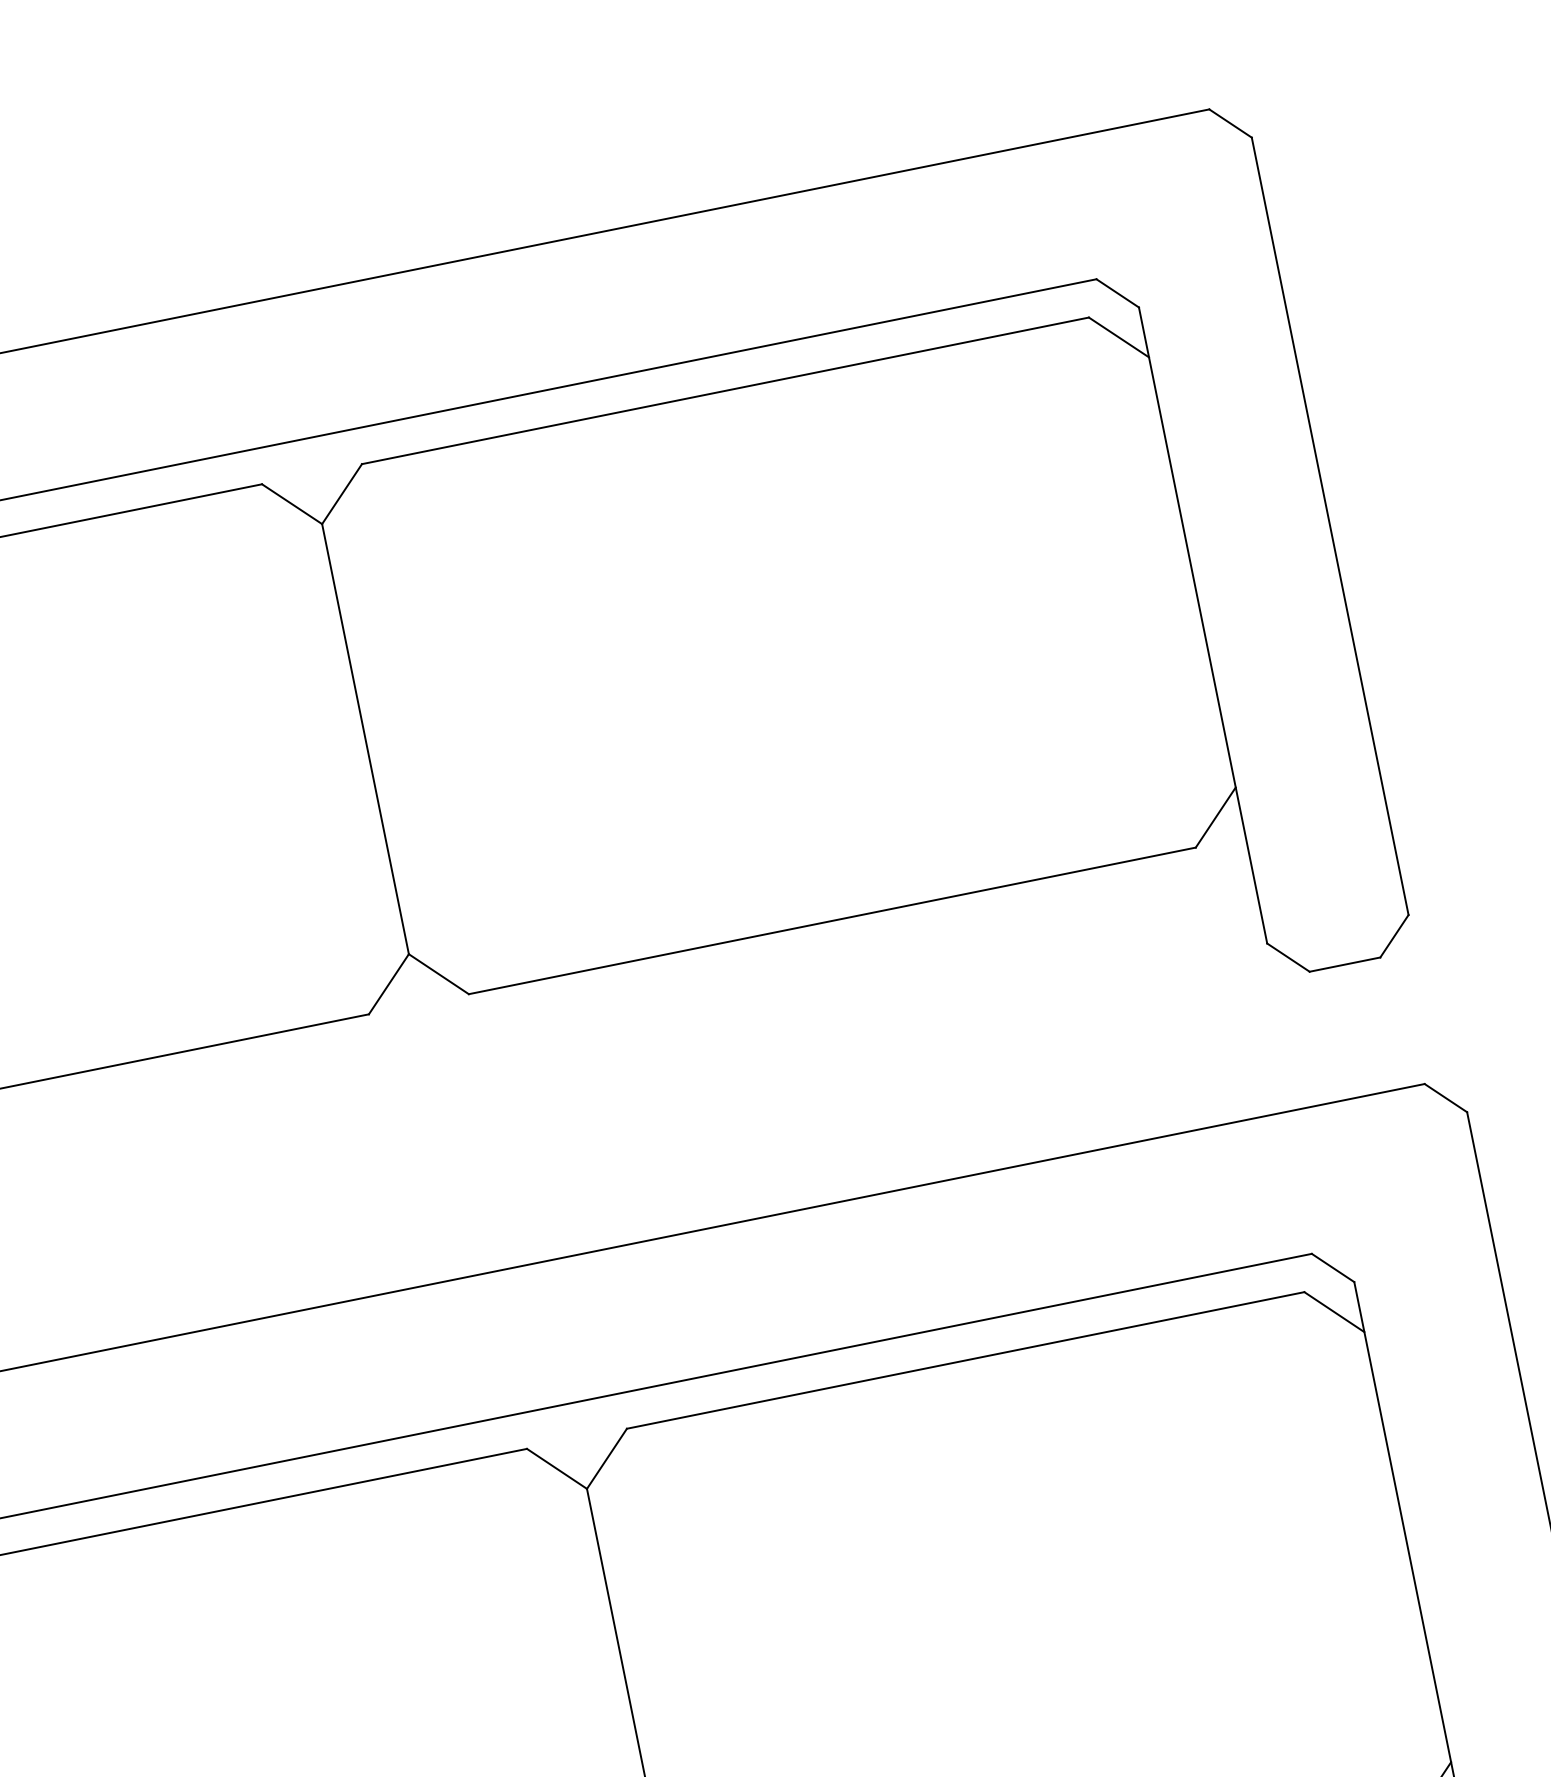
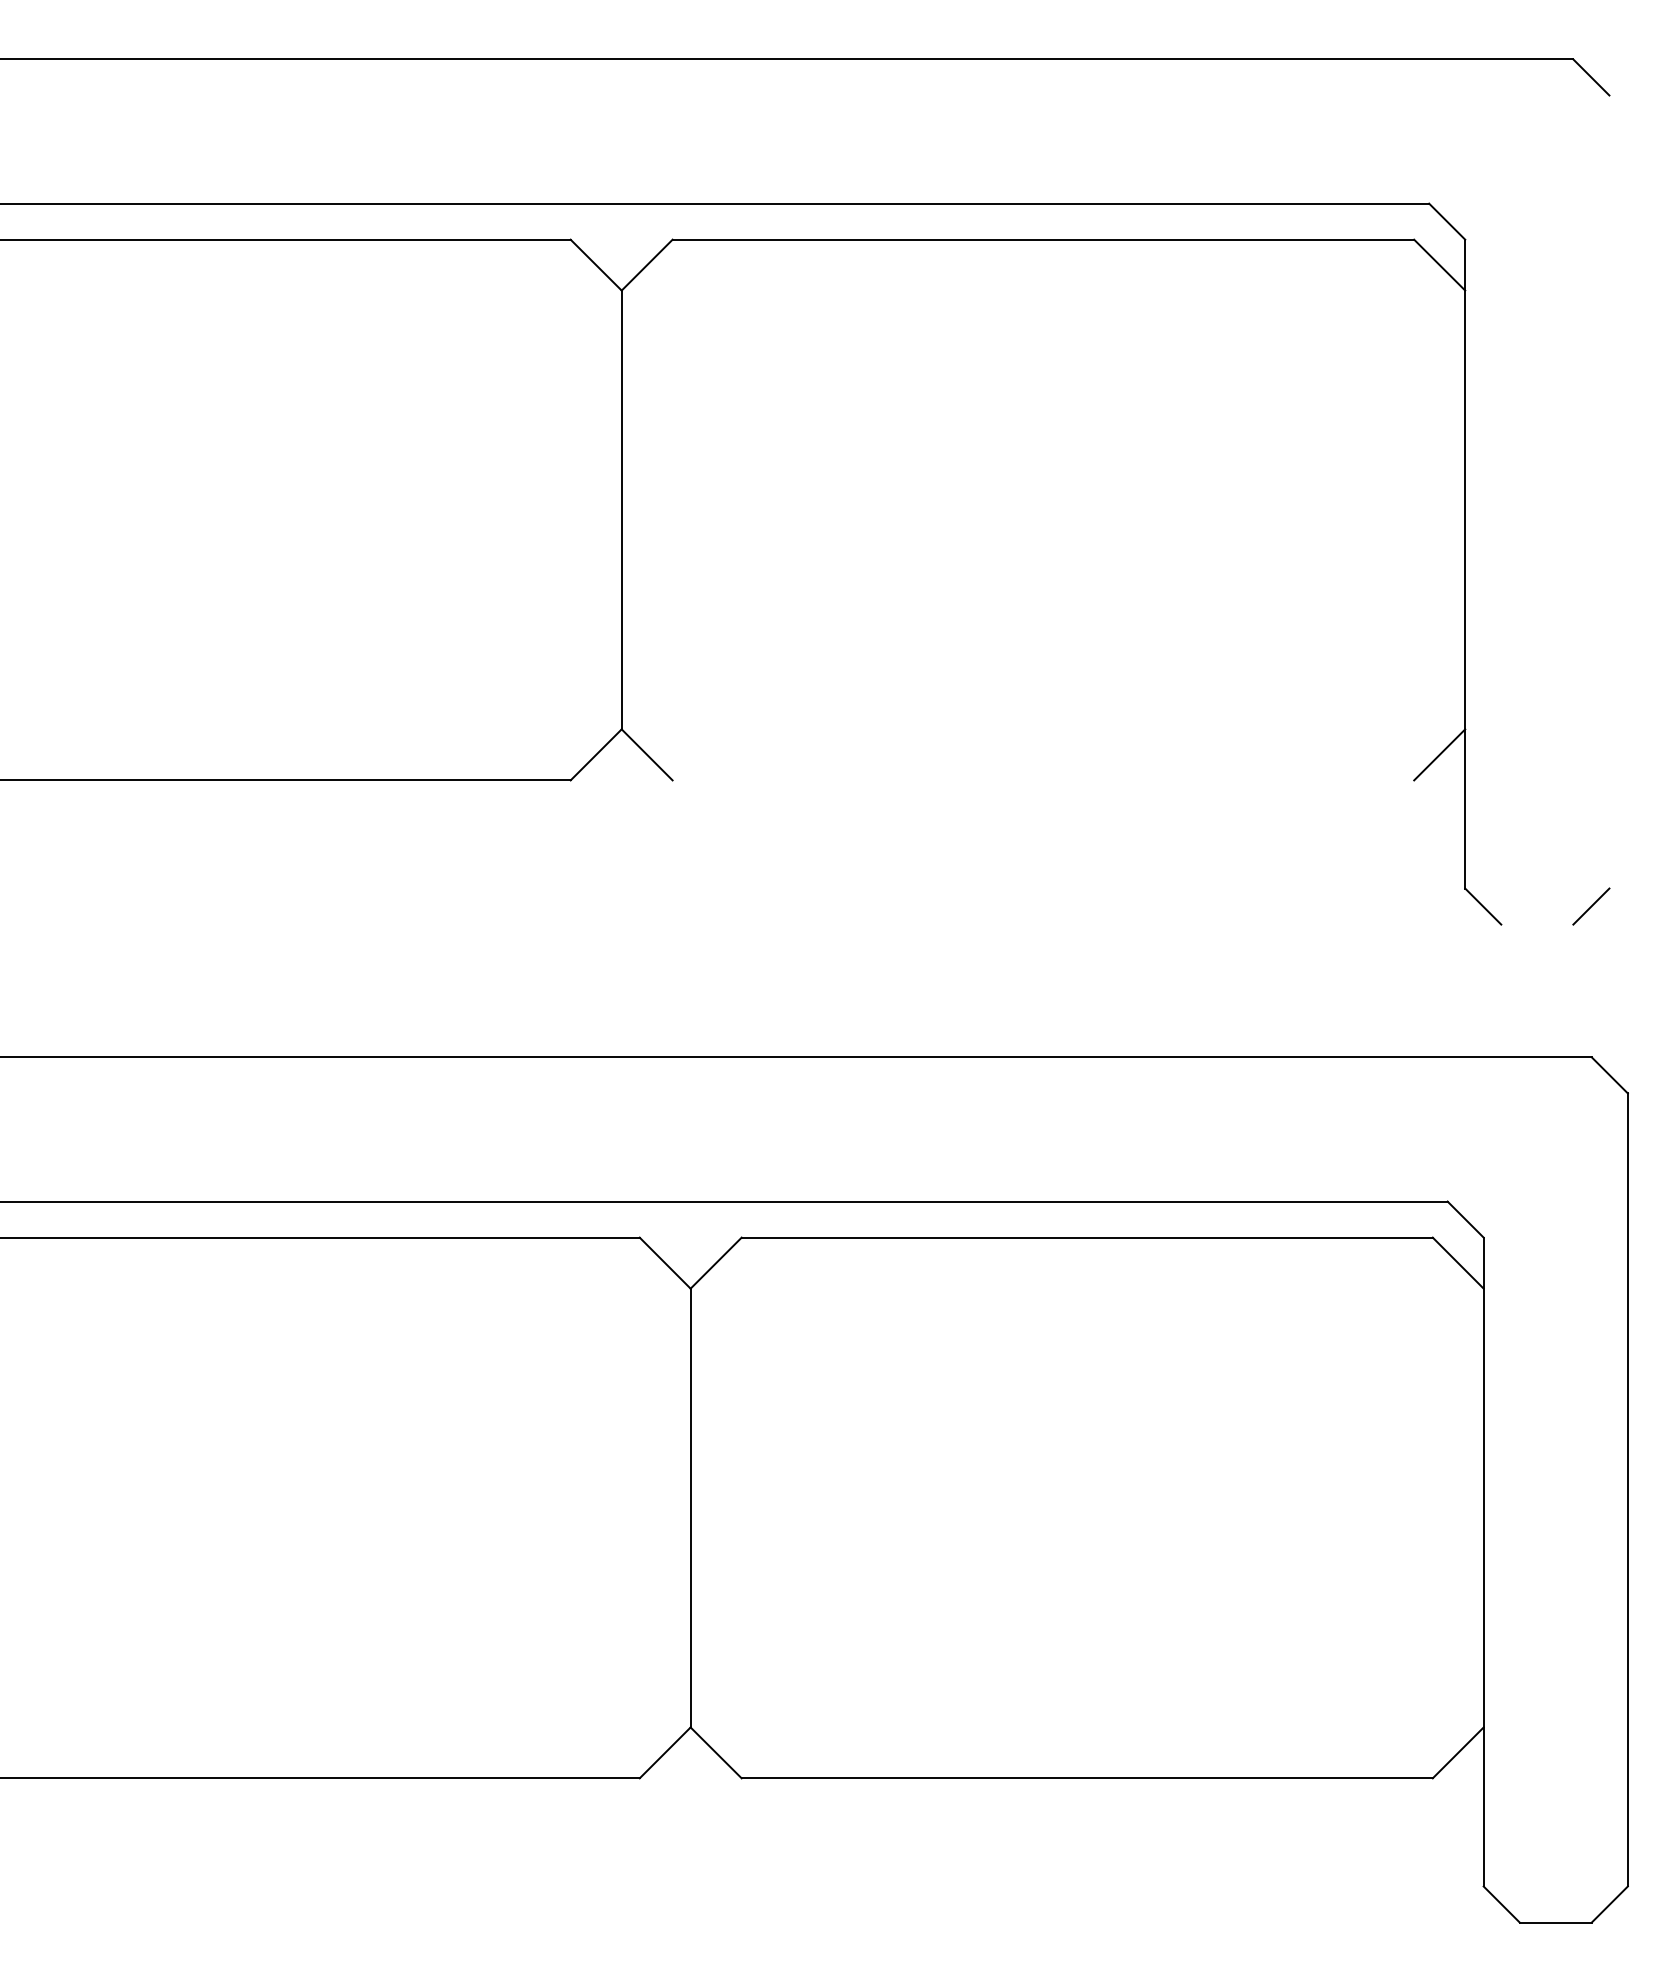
line: (1330, 525) -> (1609, 491), removed
line: (832, 920) -> (1043, 780), removed
line: (1345, 964) -> (1537, 924), removed

